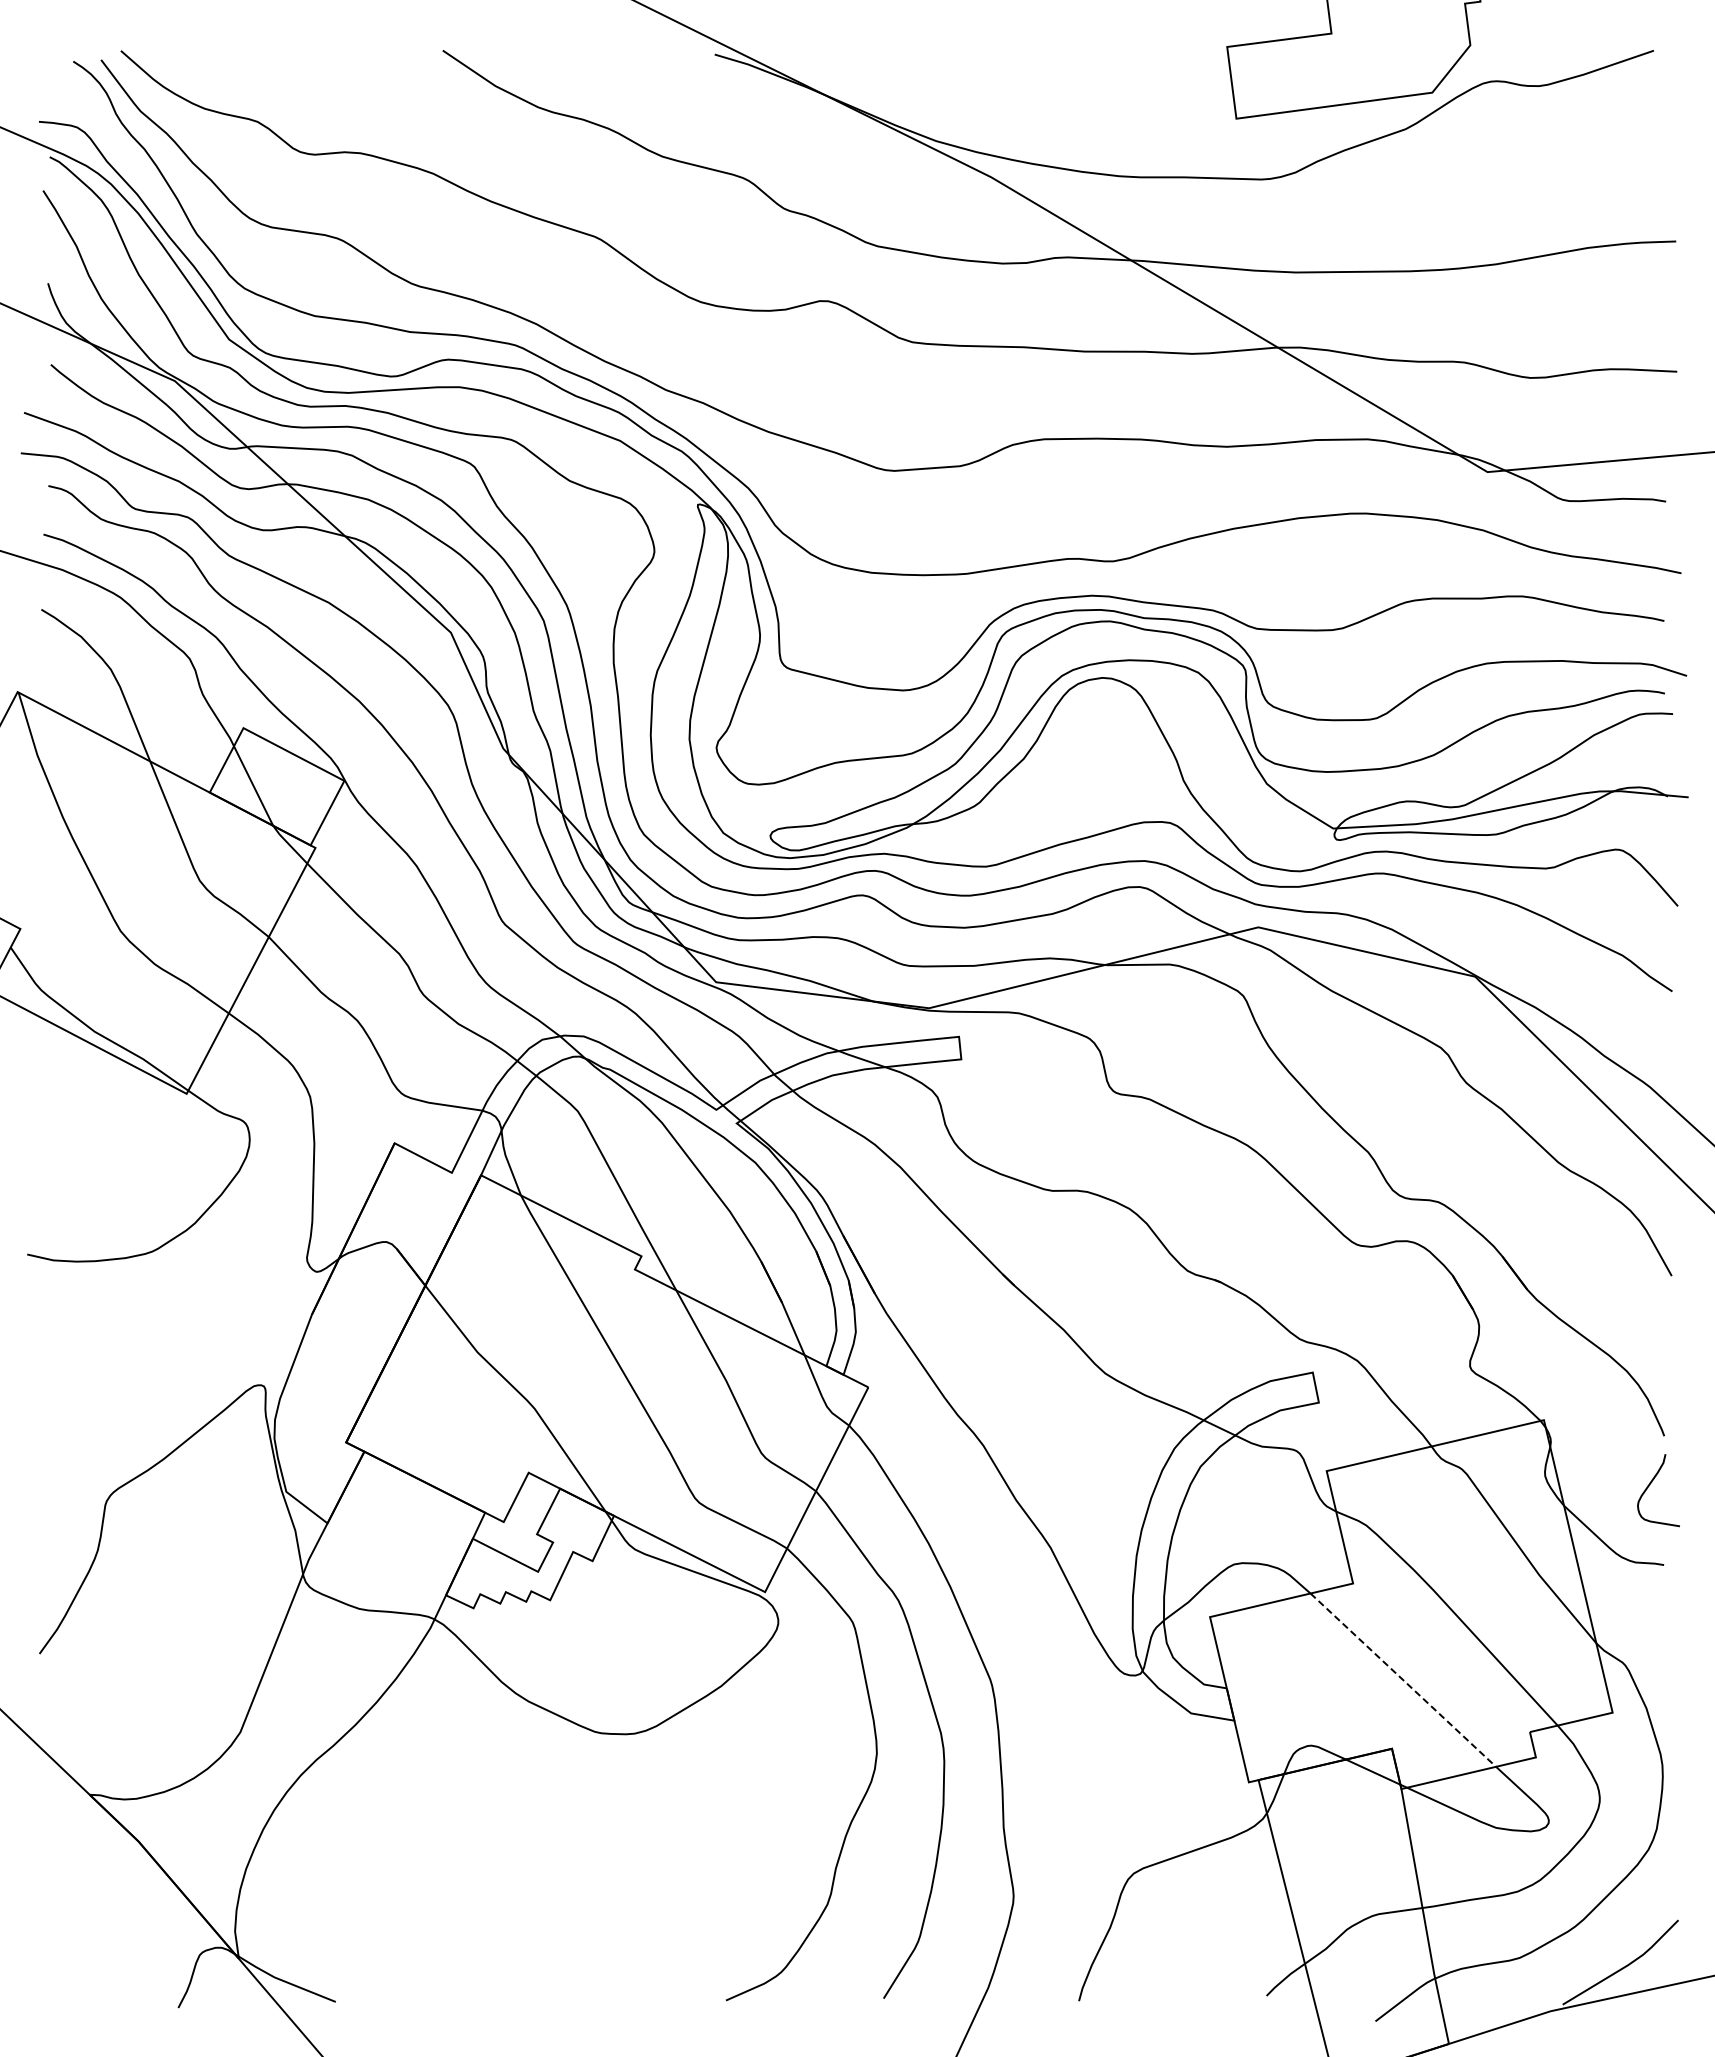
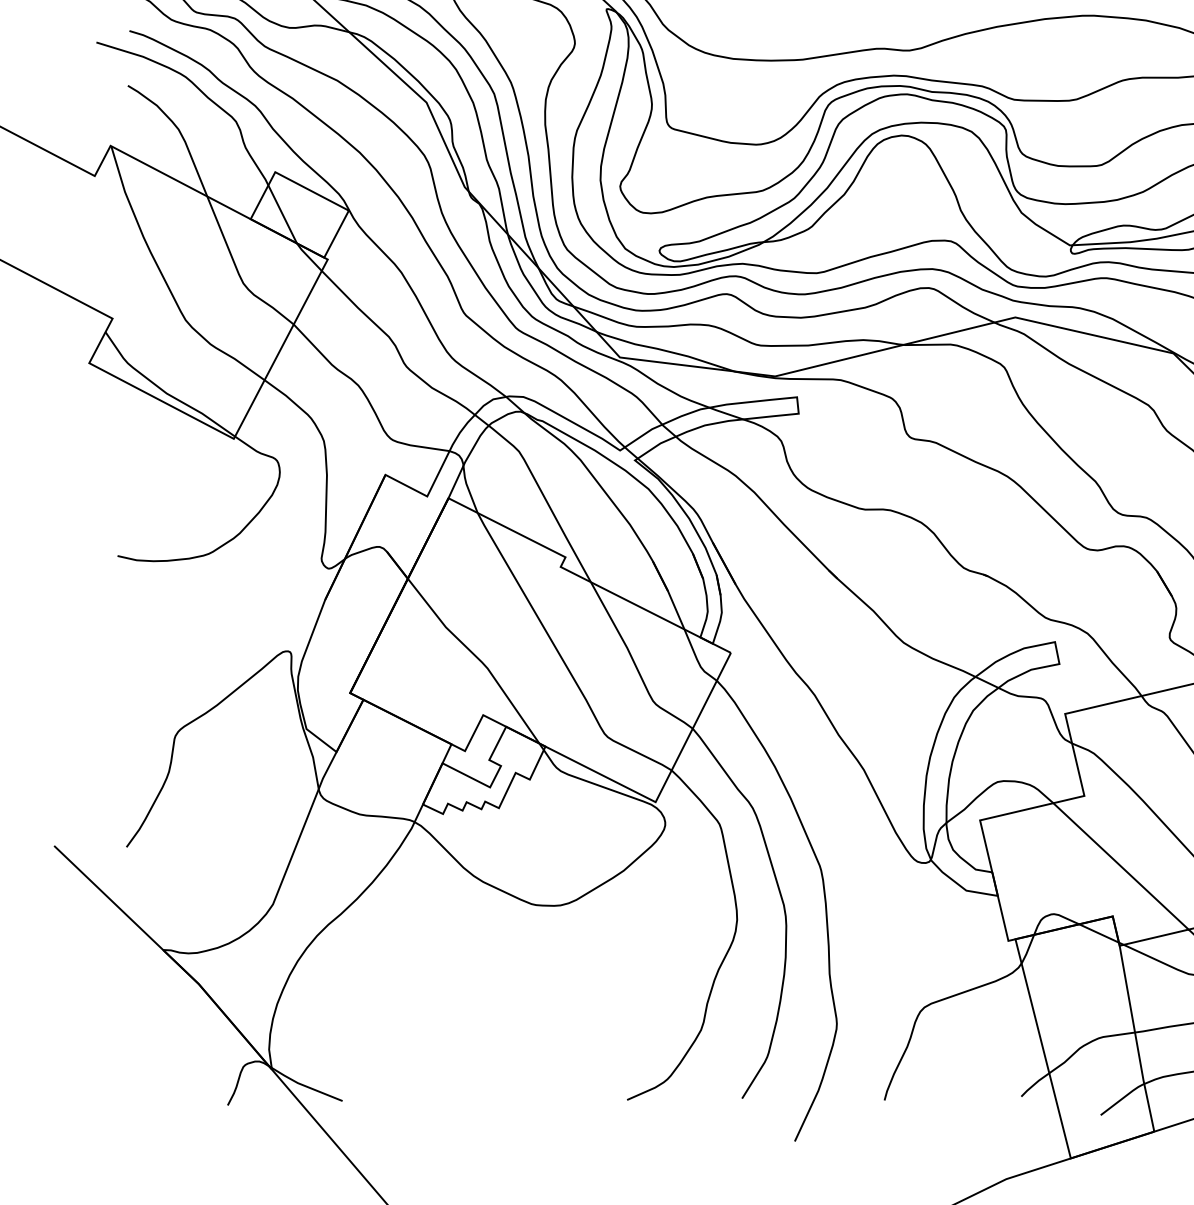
line: (1403, 1680) -> (1121, 866), dashed -> solid

